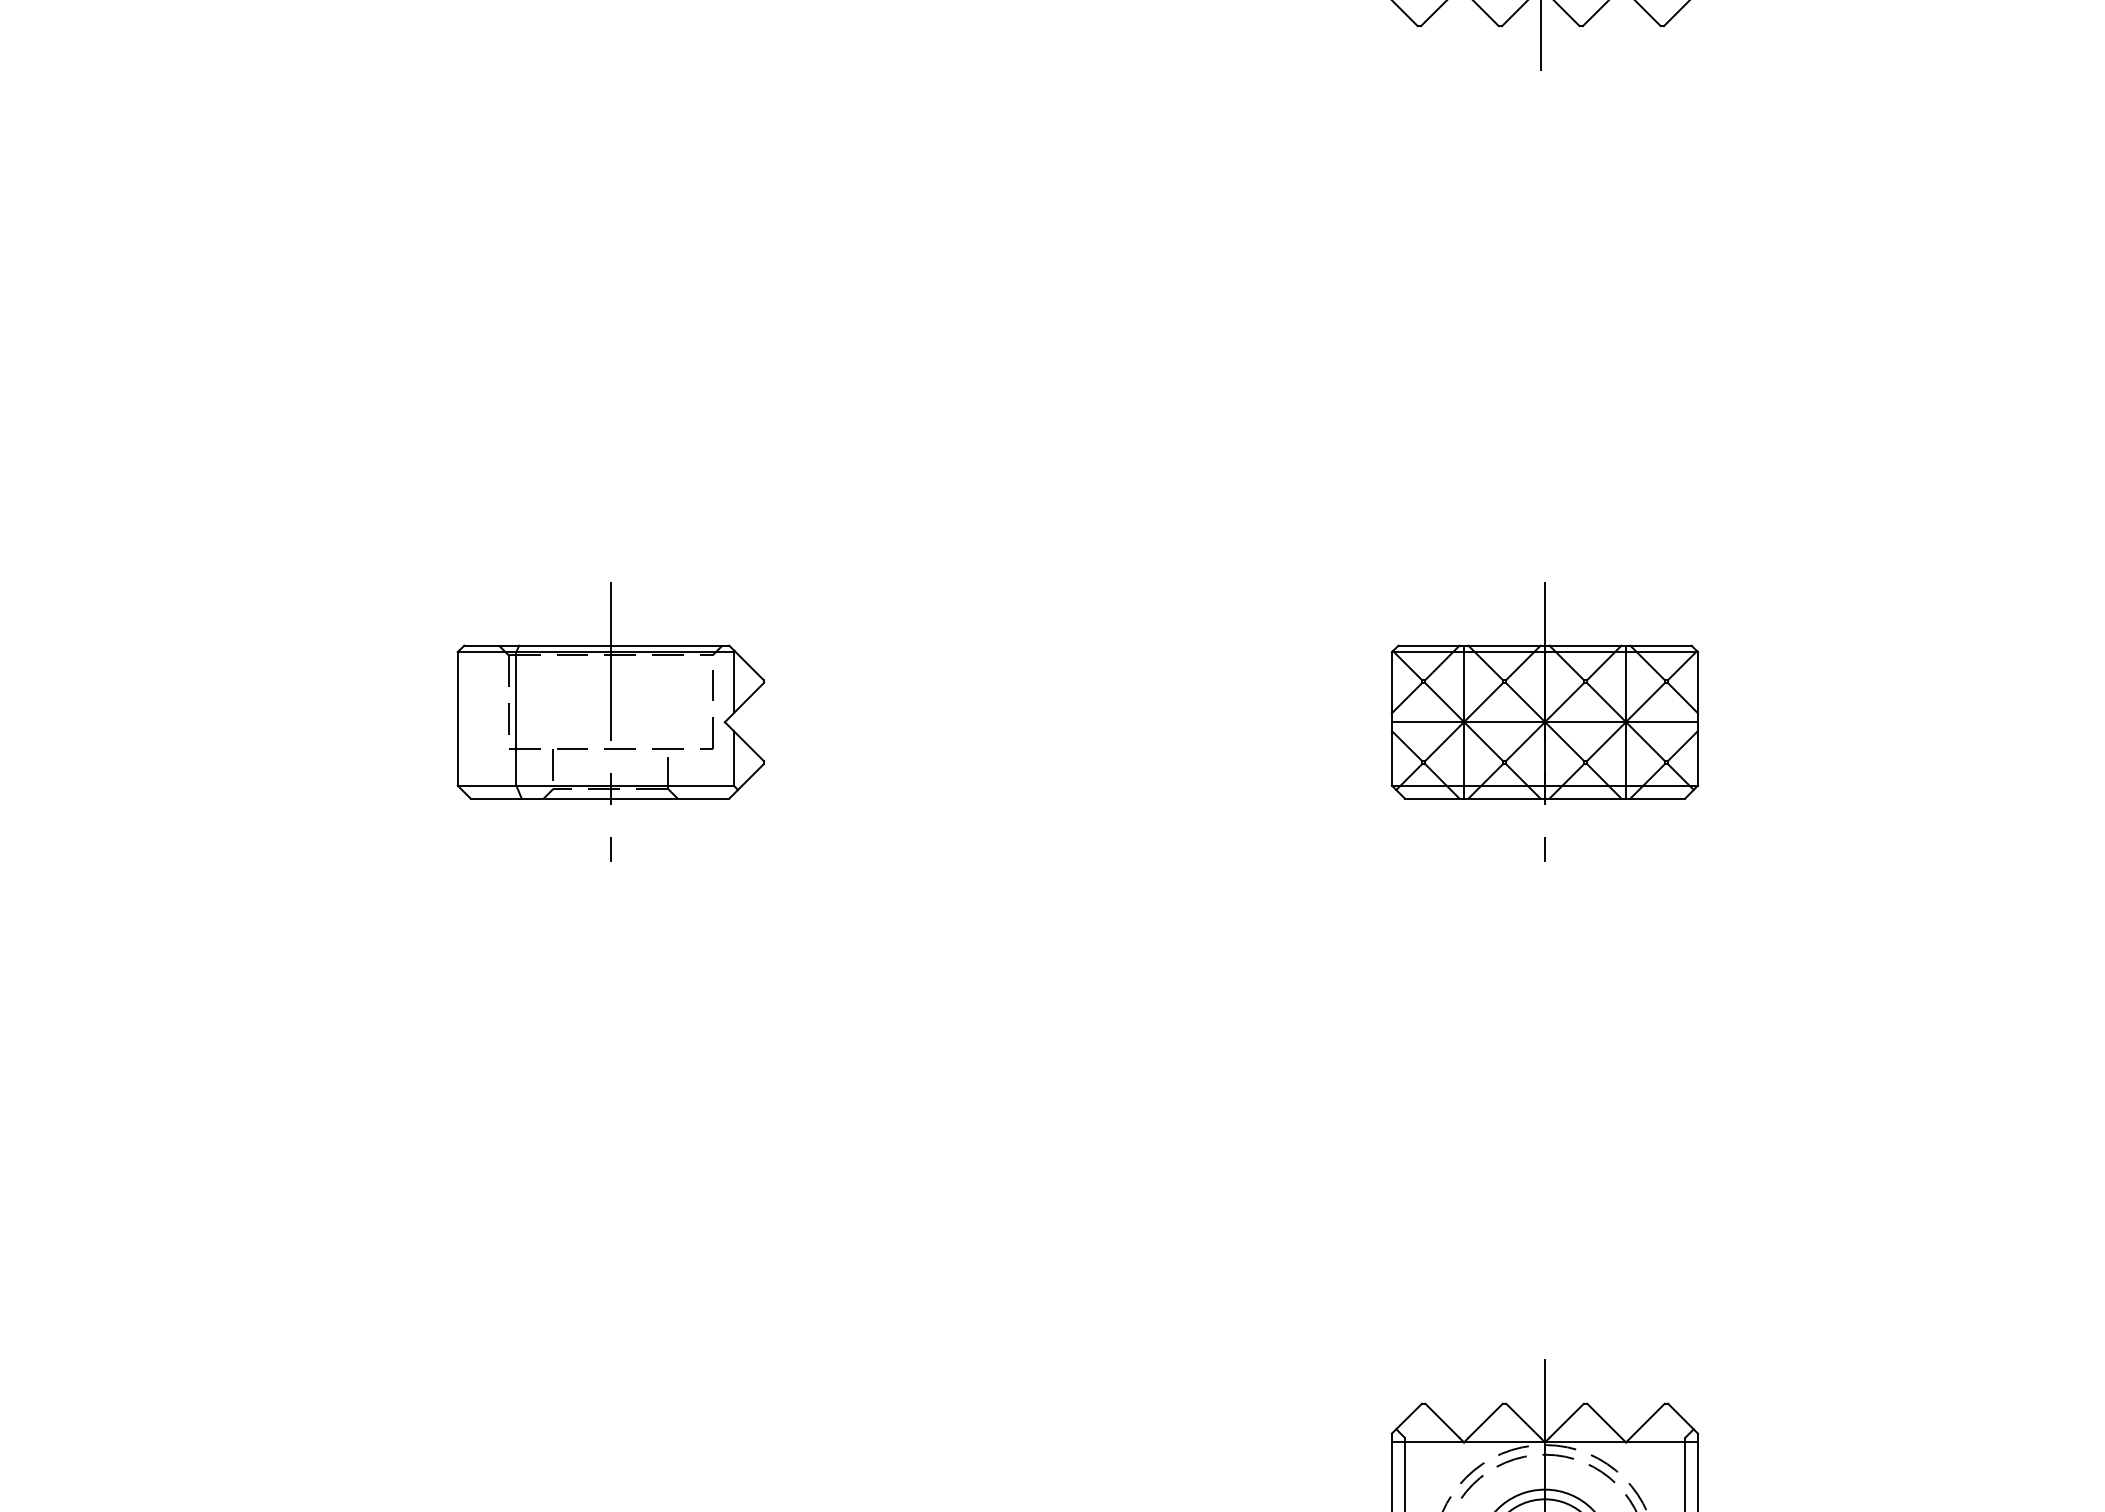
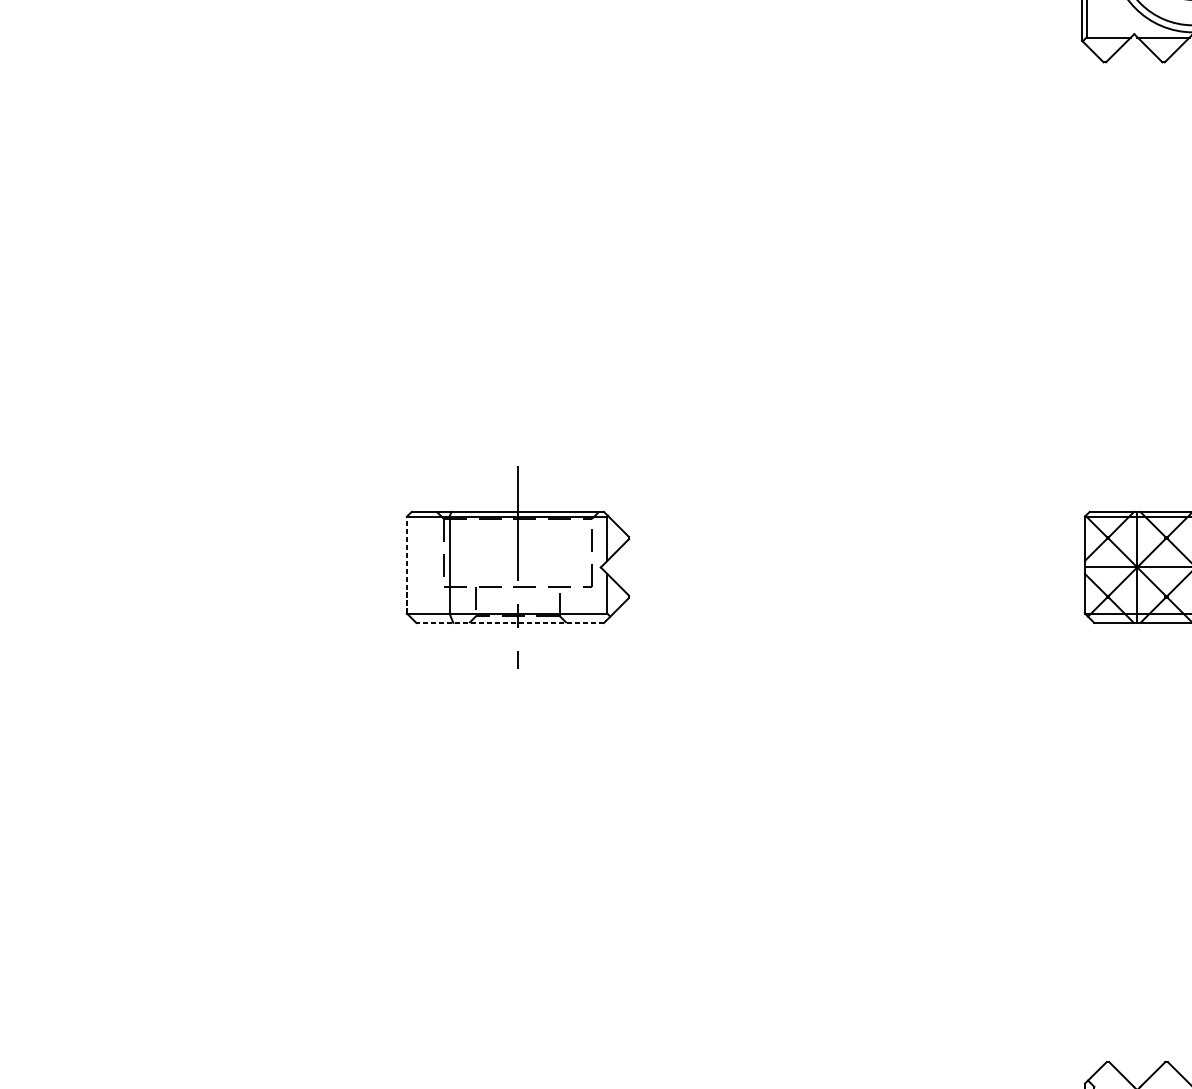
line: (457, 718) -> (406, 564), solid -> dashed
line: (599, 798) -> (509, 622), solid -> dashed

